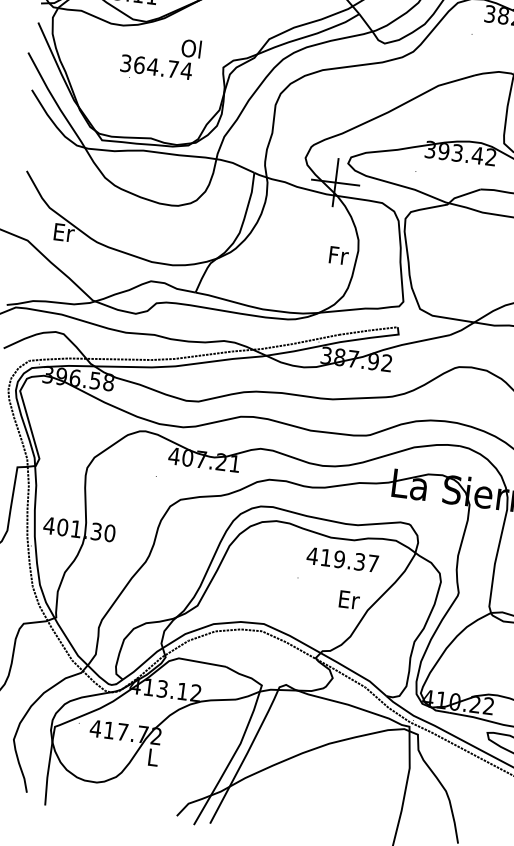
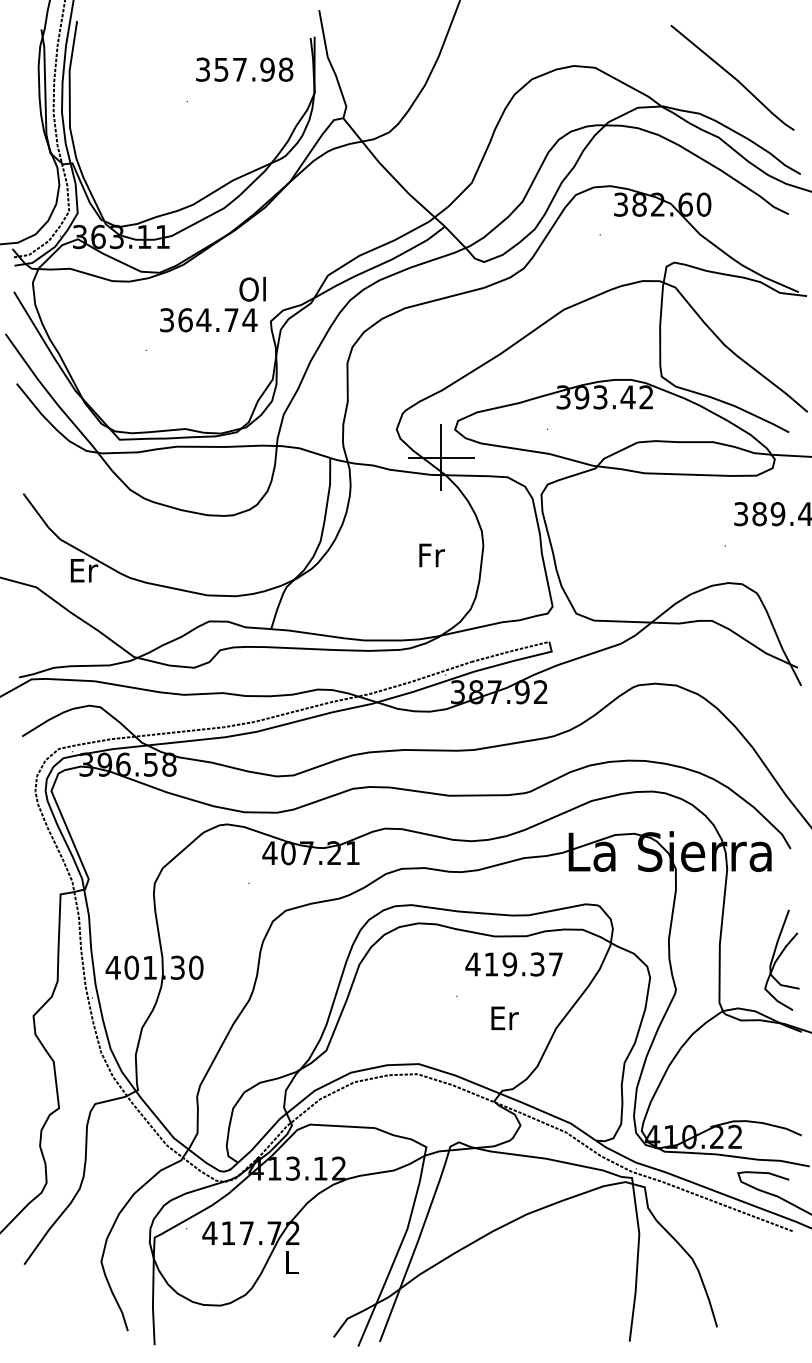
text: (160, 56) -> (212, 304), moved
text: (339, 255) -> (432, 555), moved
text: (349, 599) -> (504, 1017), moved

